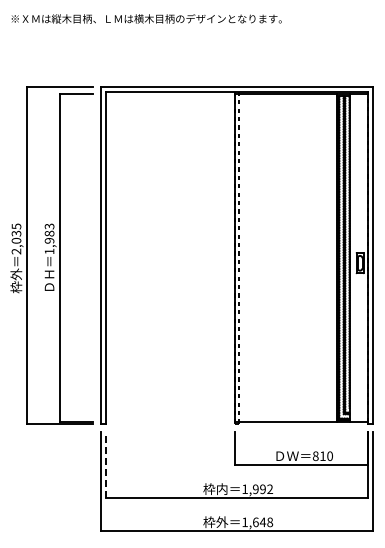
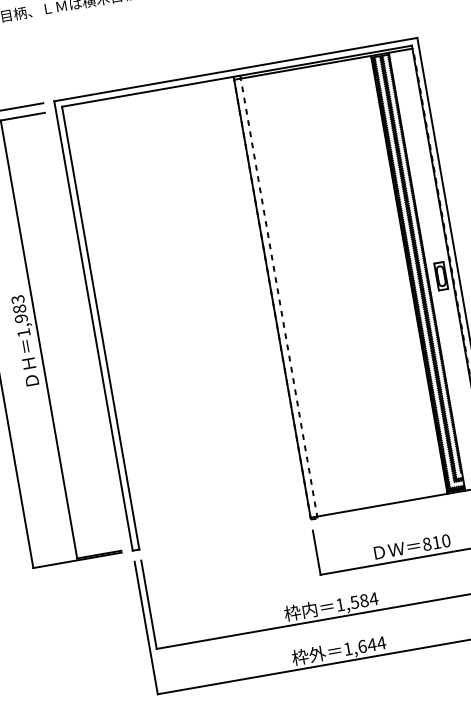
line: (106, 464) -> (149, 604), dashed -> solid
text: (262, 489) -> (363, 601), 1,992 -> 1,584
text: (270, 522) -> (382, 643), 1,648 -> 1,644

